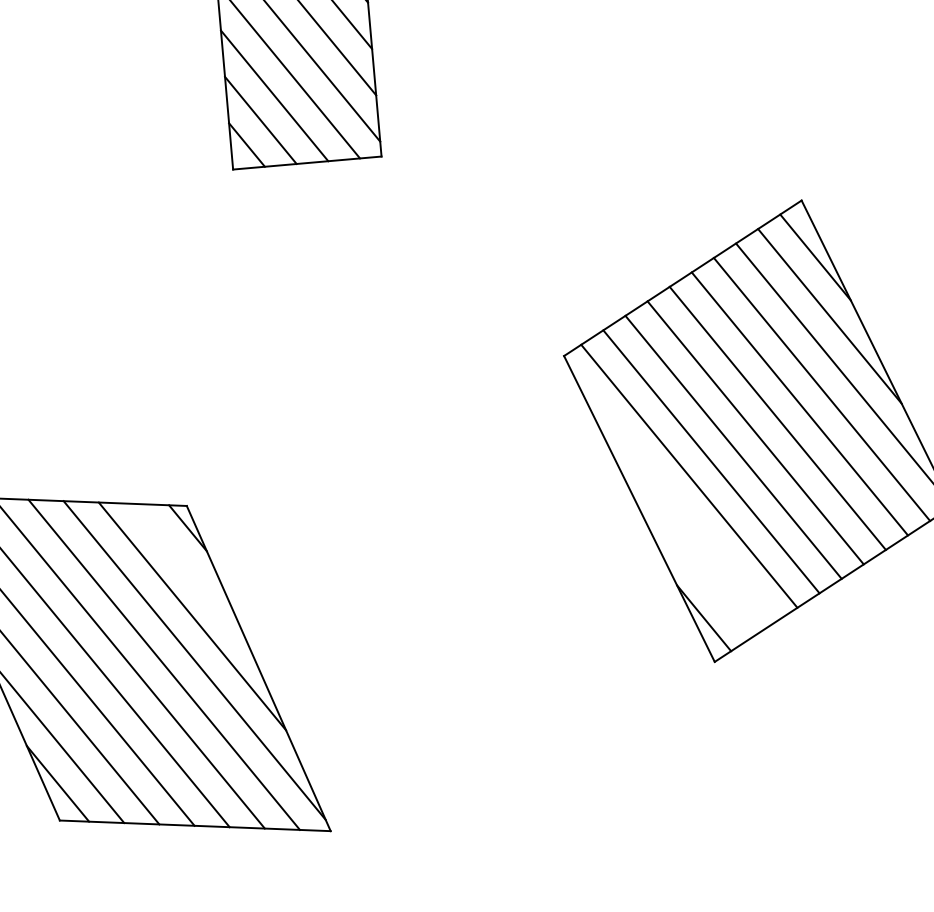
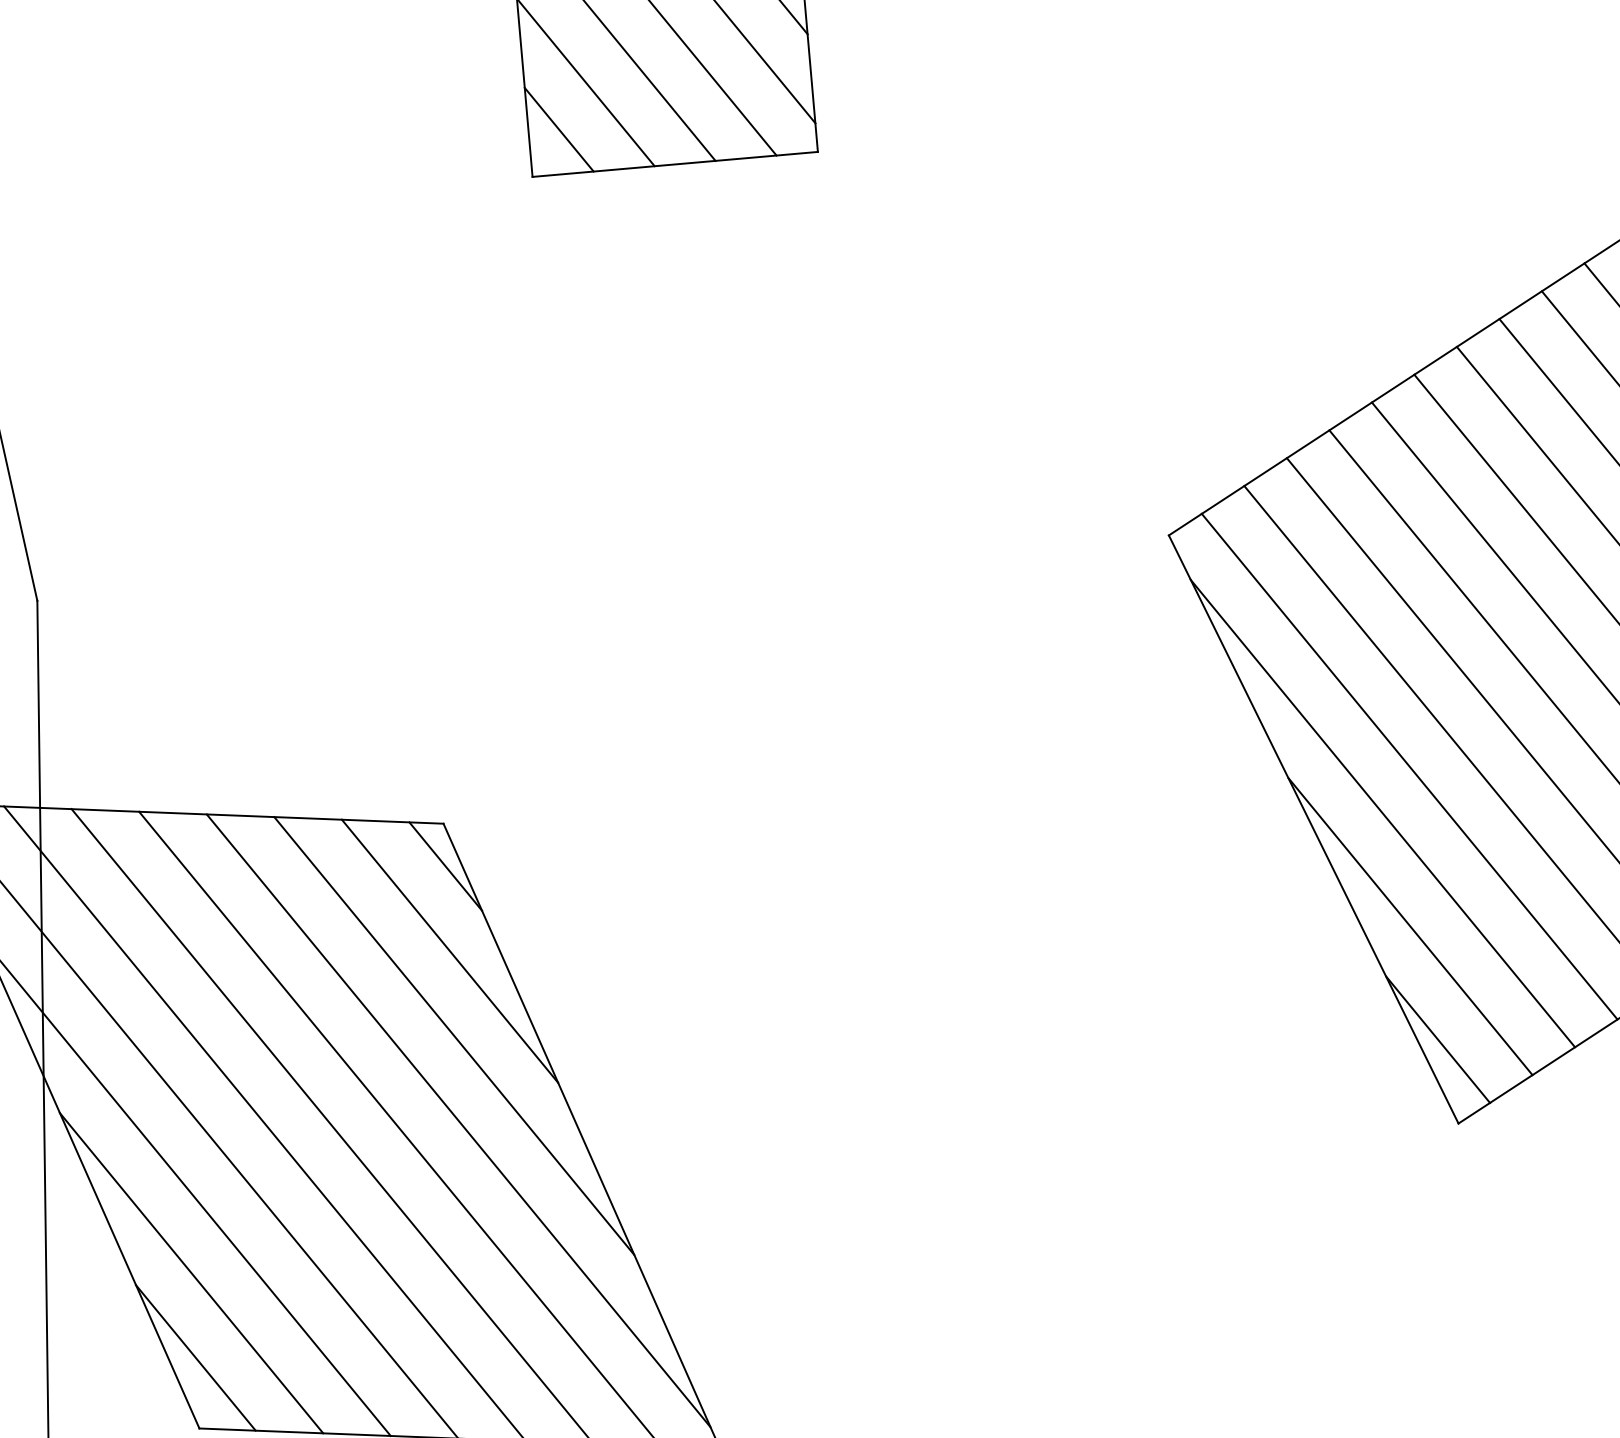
line: (675, 500) -> (1383, 813), added
line: (689, 559) -> (1409, 926), added
line: (189, 571) -> (448, 949), added

